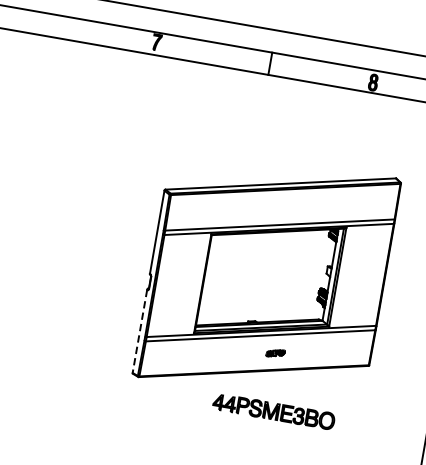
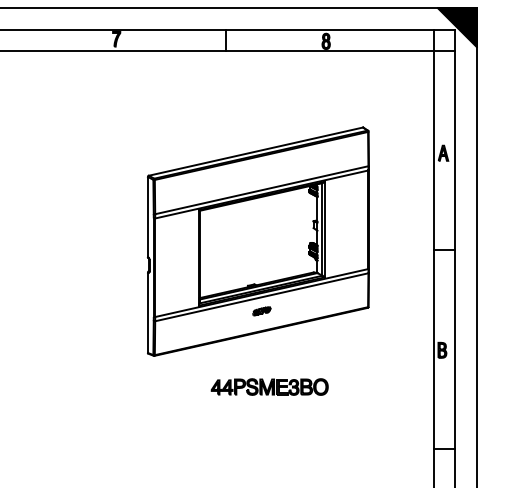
line: (140, 332) -> (148, 313), dashed -> solid
part: (275, 353) -> (261, 311), moved
part: (273, 410) -> (269, 386), moved

